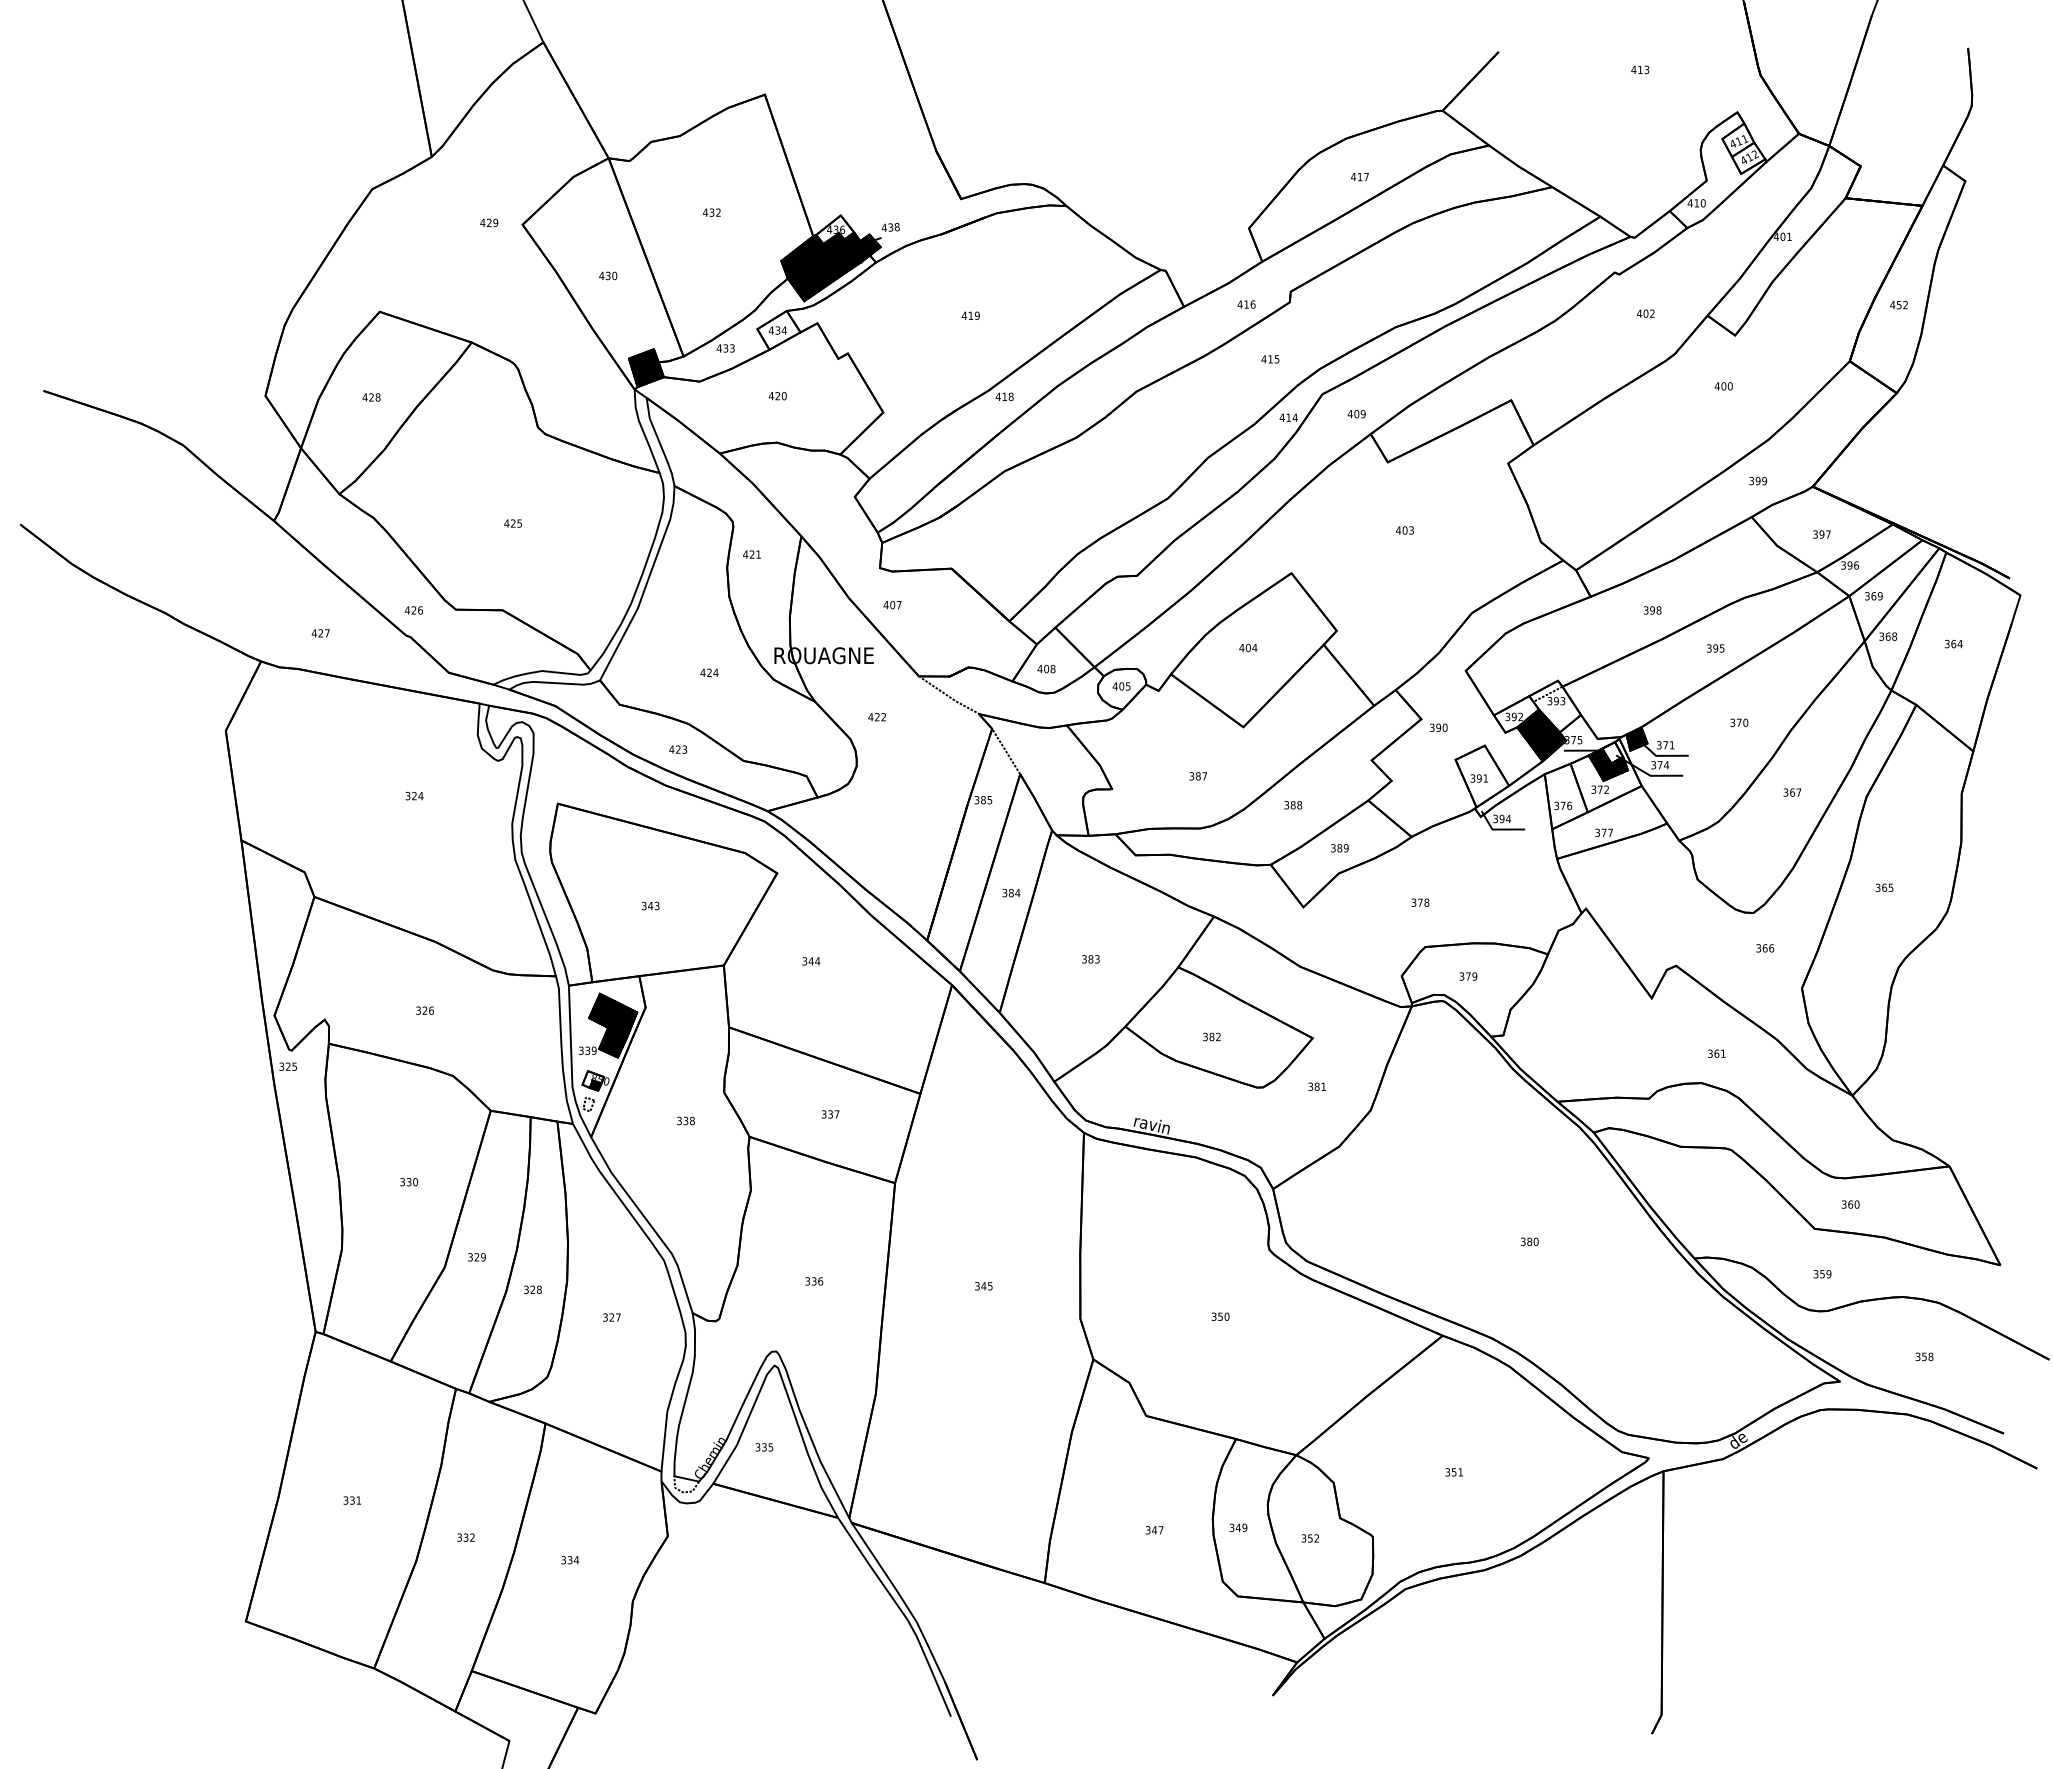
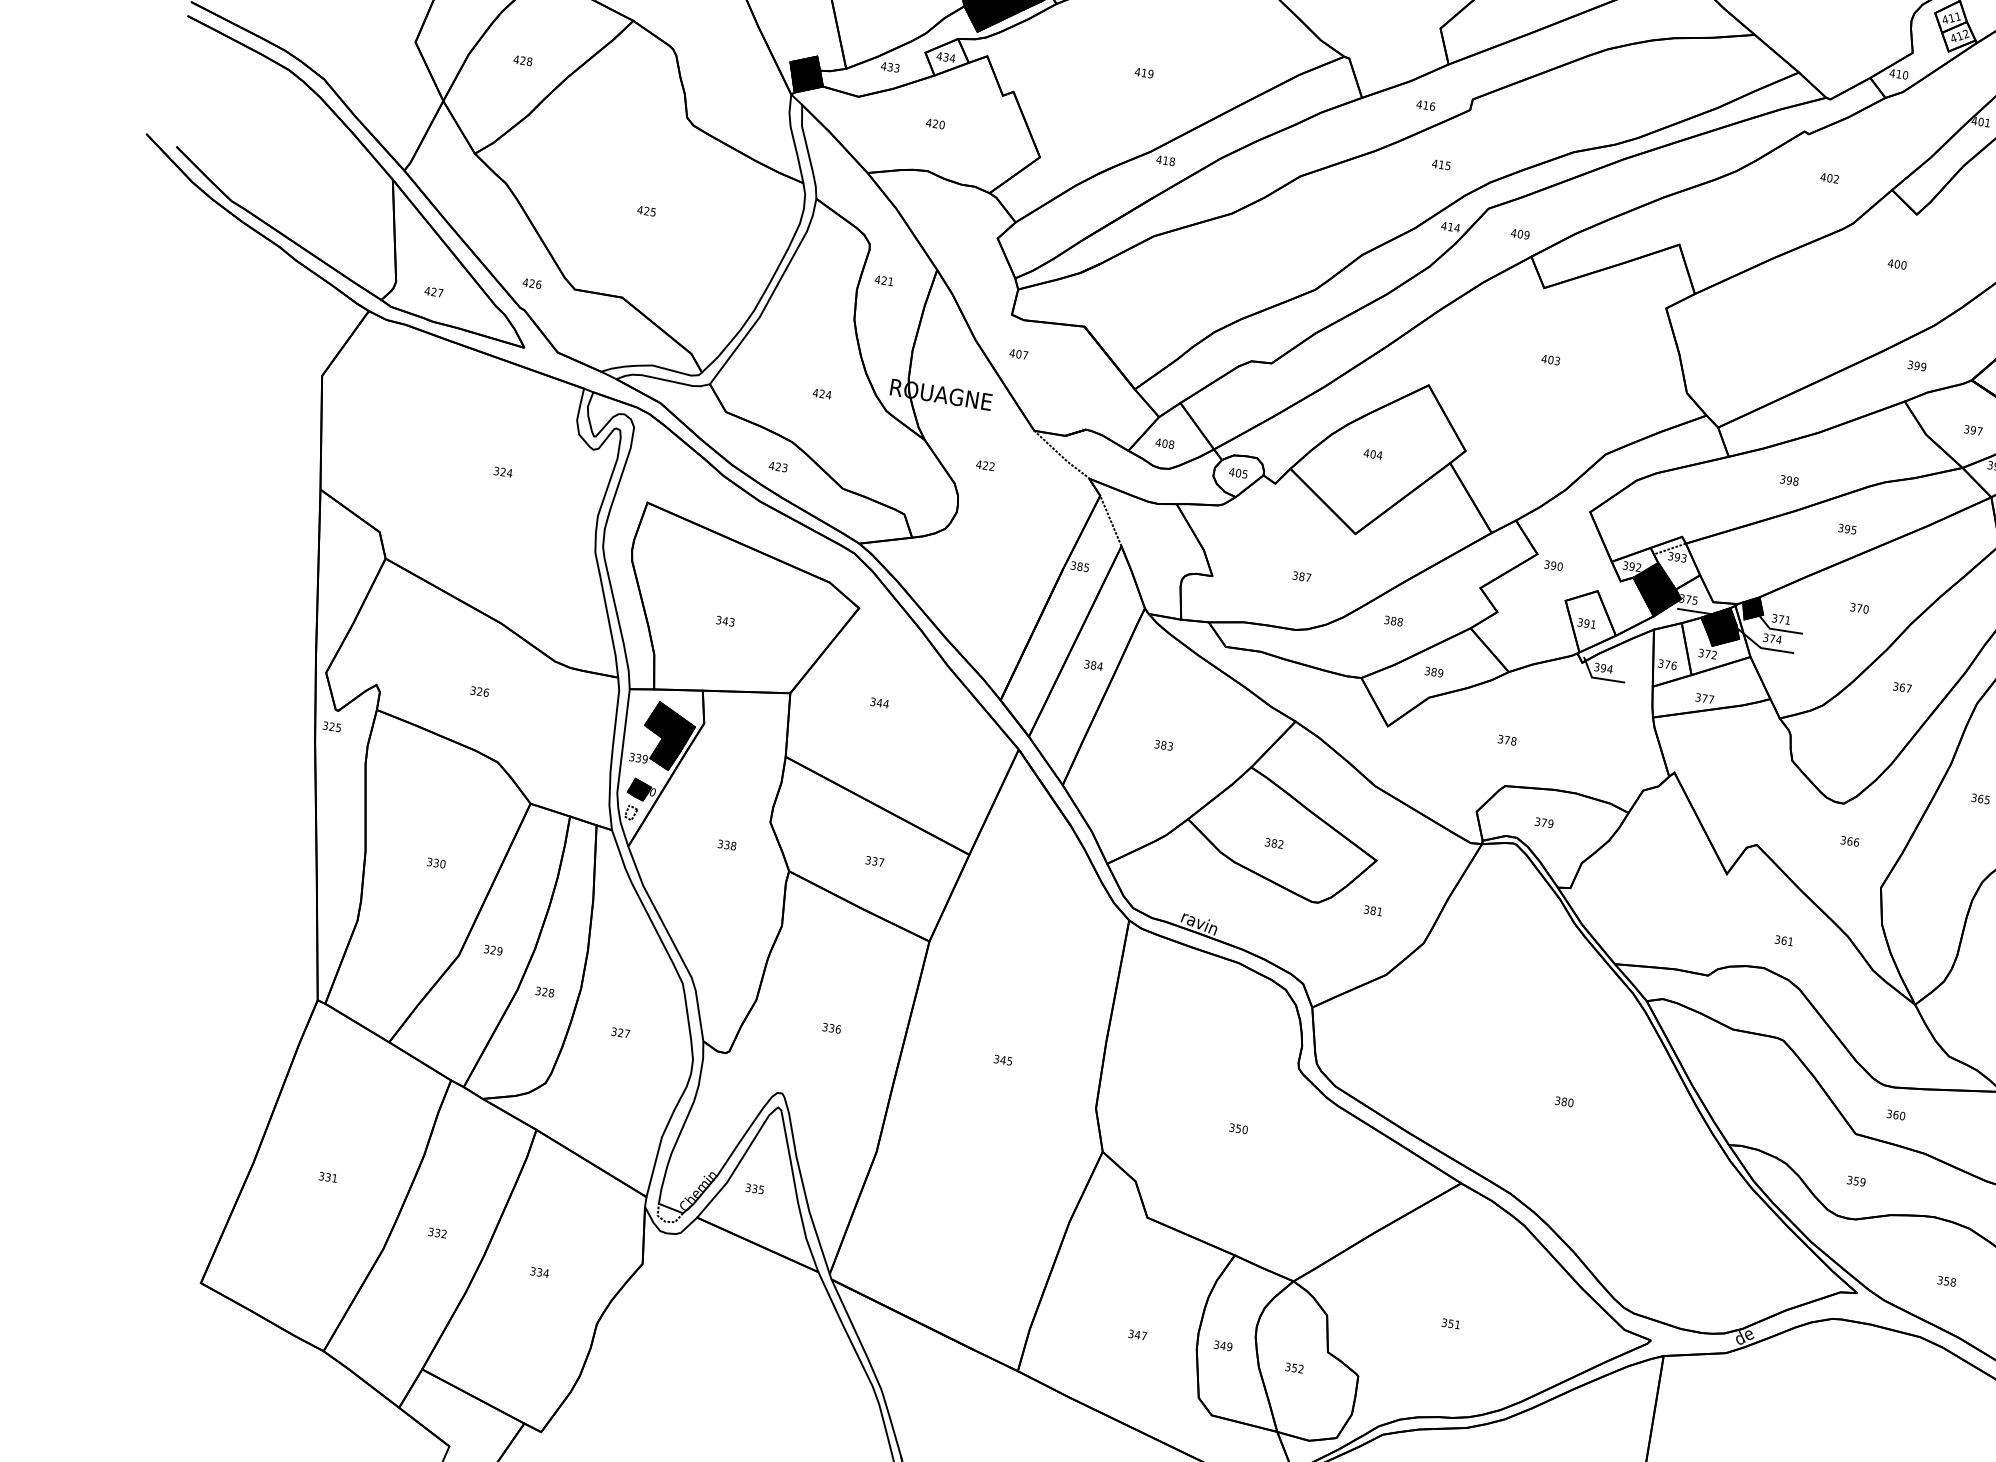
part: (248, 519) -> (378, 165), added
fill: (1612, 752) -> (1726, 618), added
fill: (593, 1079) -> (639, 788), added

